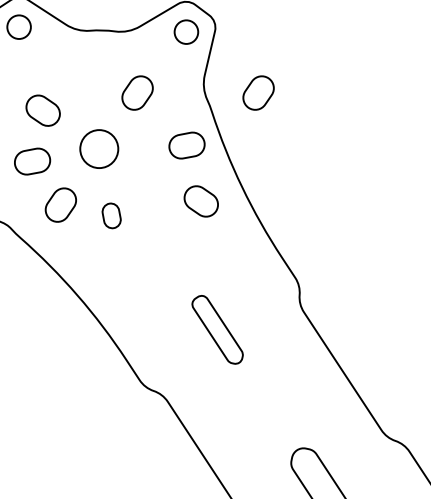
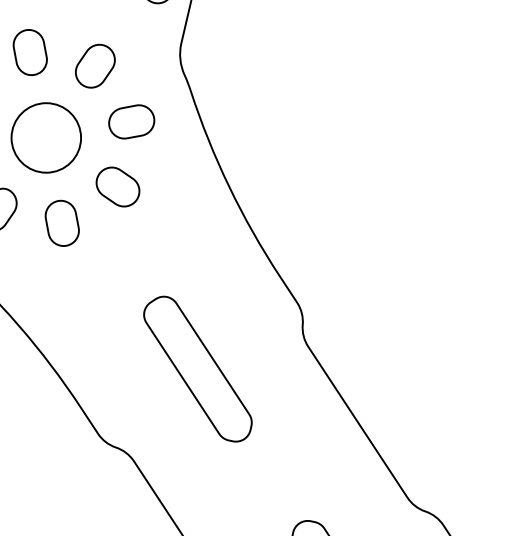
part: (86, 81) -> (29, 51), added
part: (258, 92) -> (250, 65), removed
part: (186, 145) -> (131, 121), moved
circle: (99, 148) -> (46, 137), size x1.43
part: (200, 201) -> (116, 187), moved
part: (111, 215) -> (61, 222), size x1.43
part: (217, 329) -> (197, 368), size x1.67

